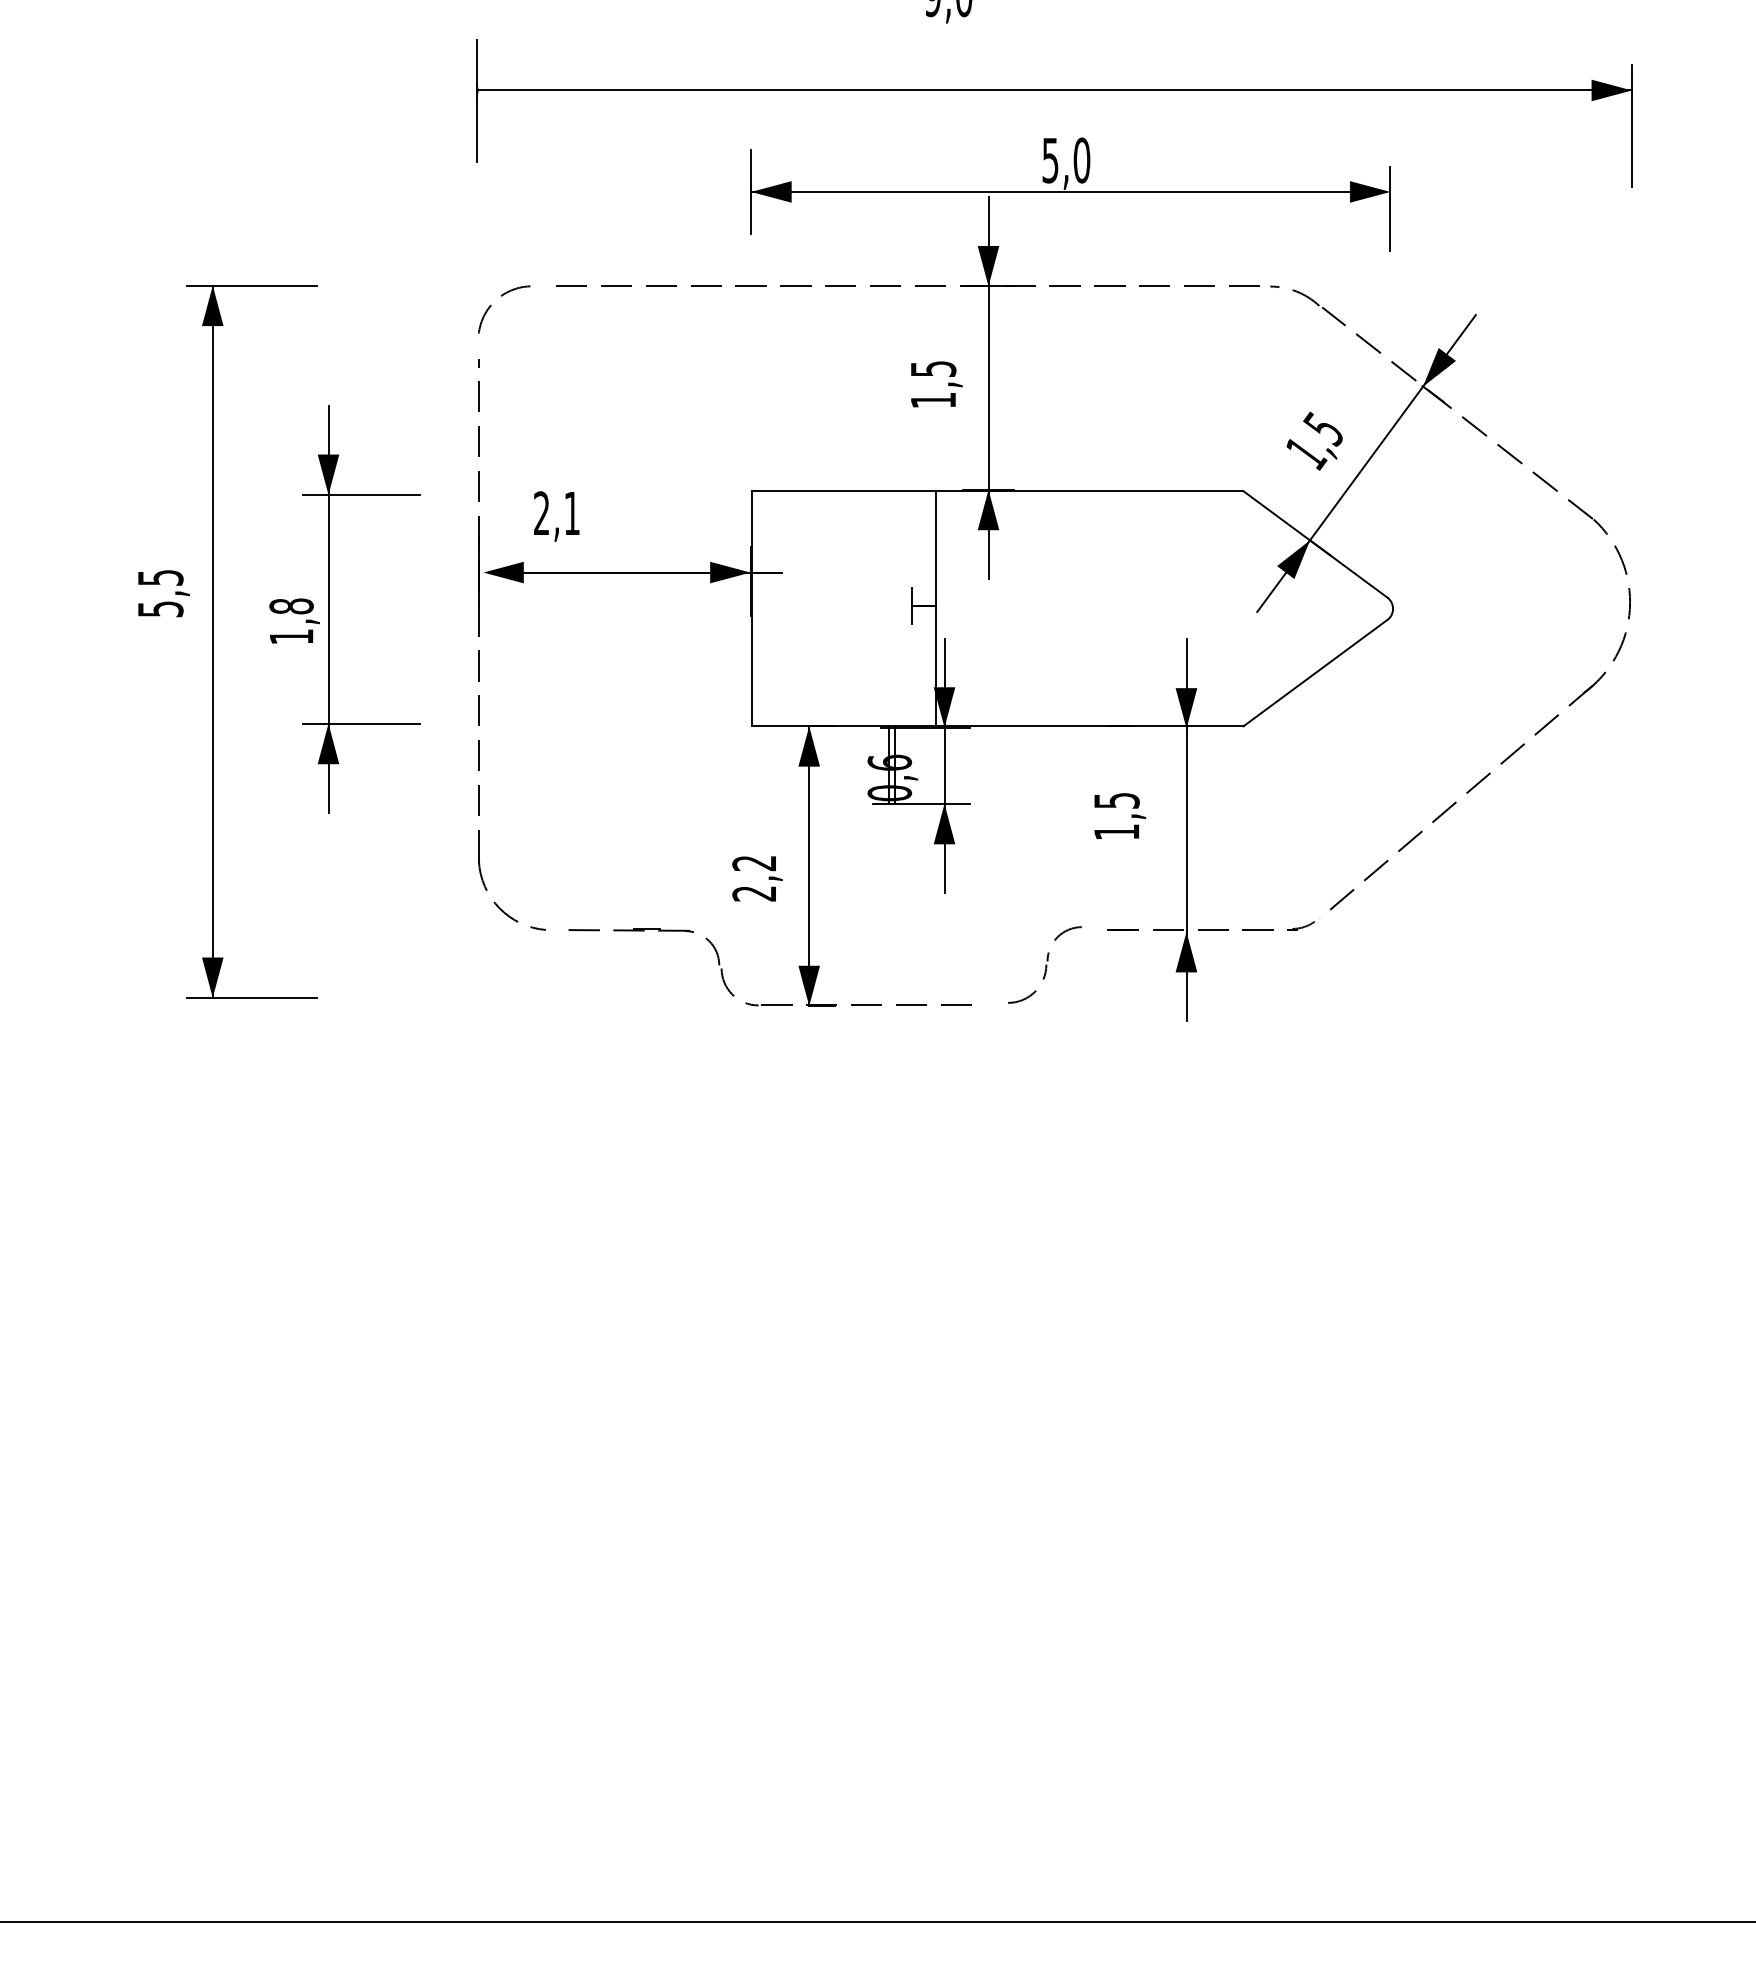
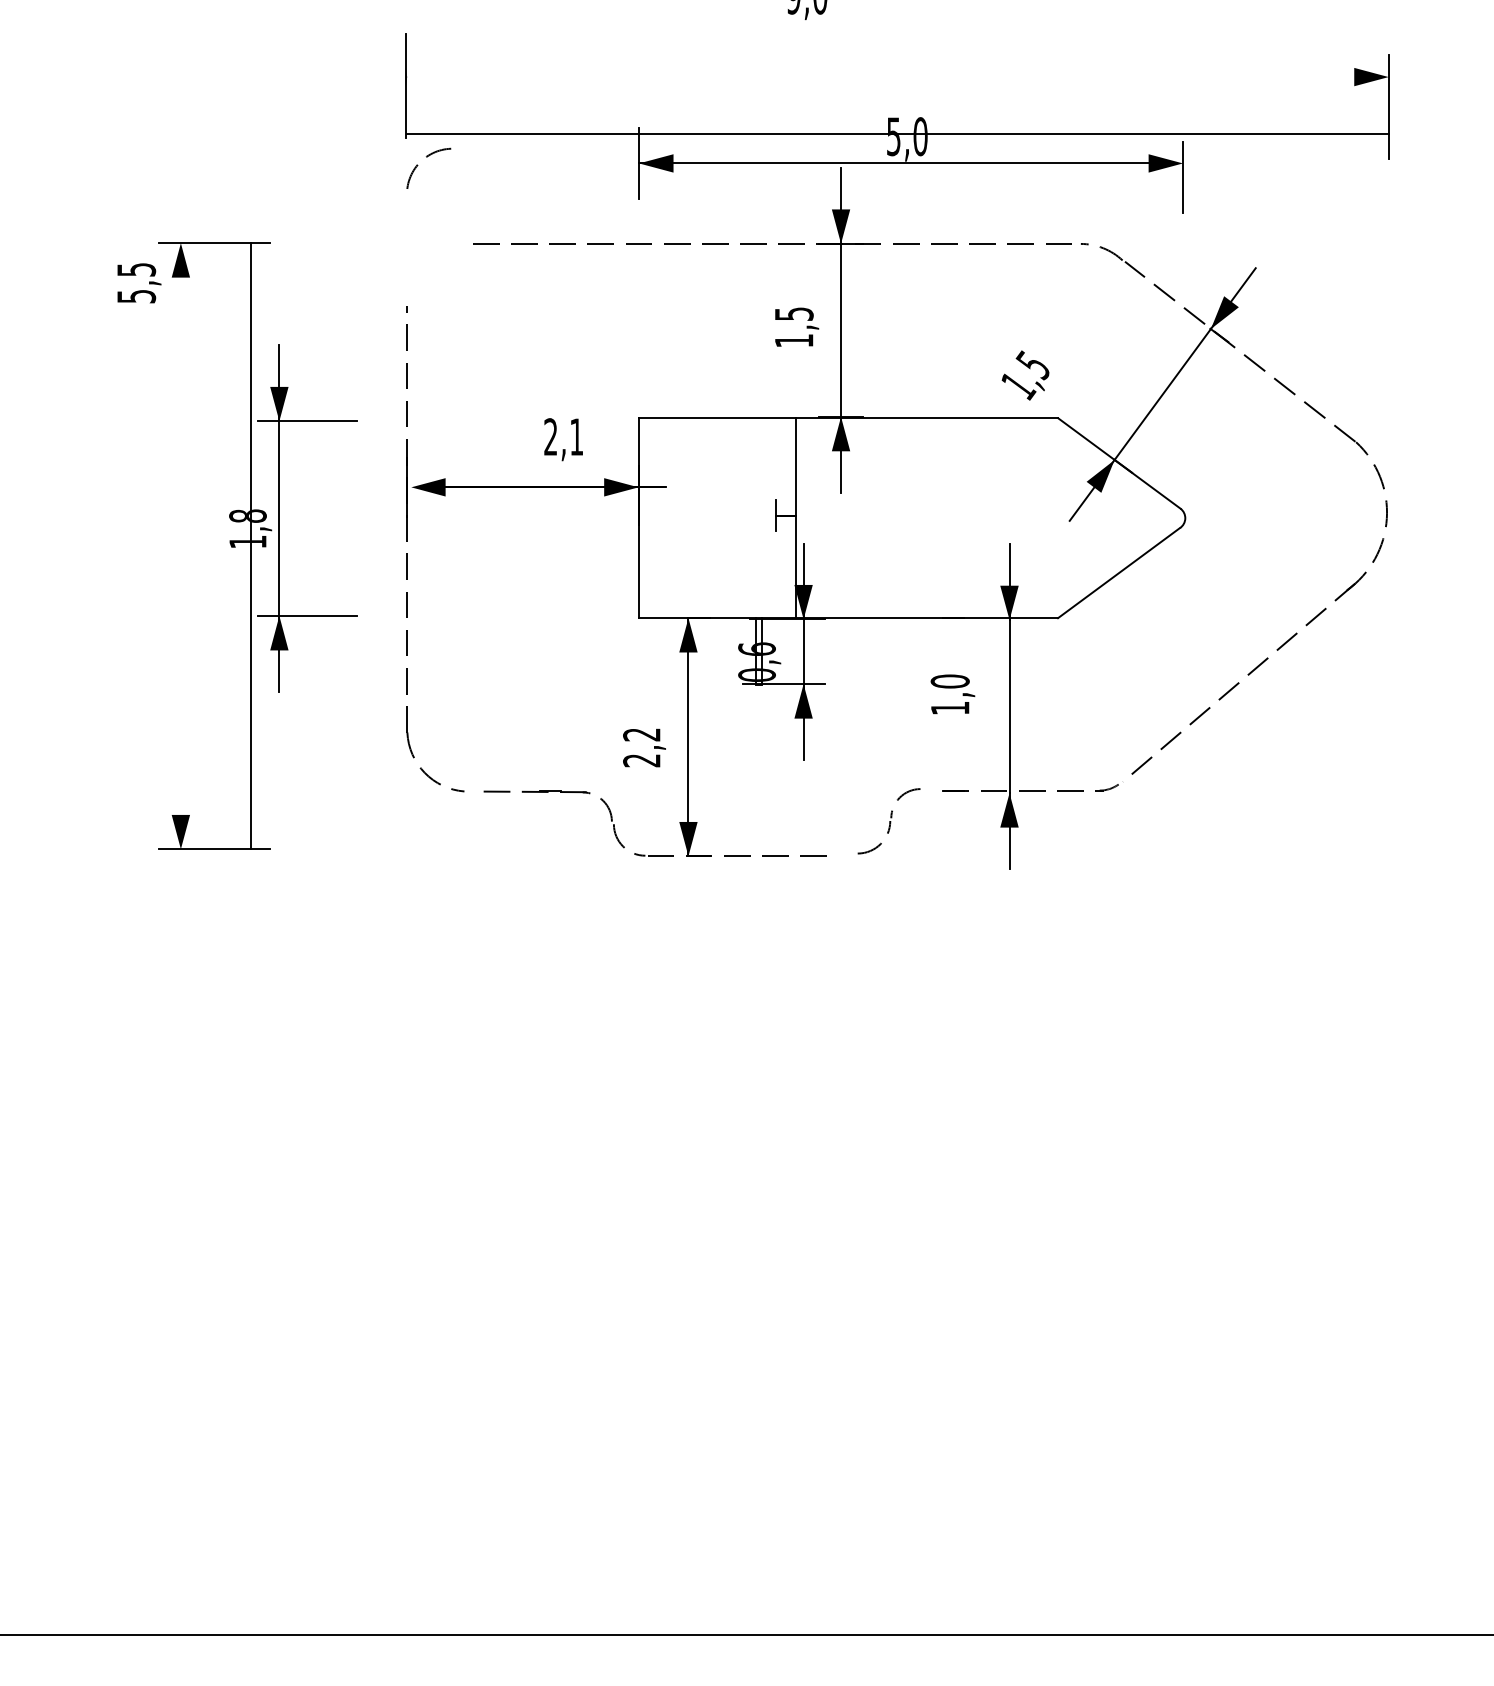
line: (1054, 90) -> (897, 134), moved
arc: (502, 296) -> (427, 157), moved
text: (1314, 441) -> (1025, 375), moved
text: (556, 516) -> (563, 439), moved
text: (164, 593) -> (139, 283), moved
line: (212, 642) -> (250, 546), moved
text: (1115, 800) -> (949, 681), 1,5 -> 1,0

